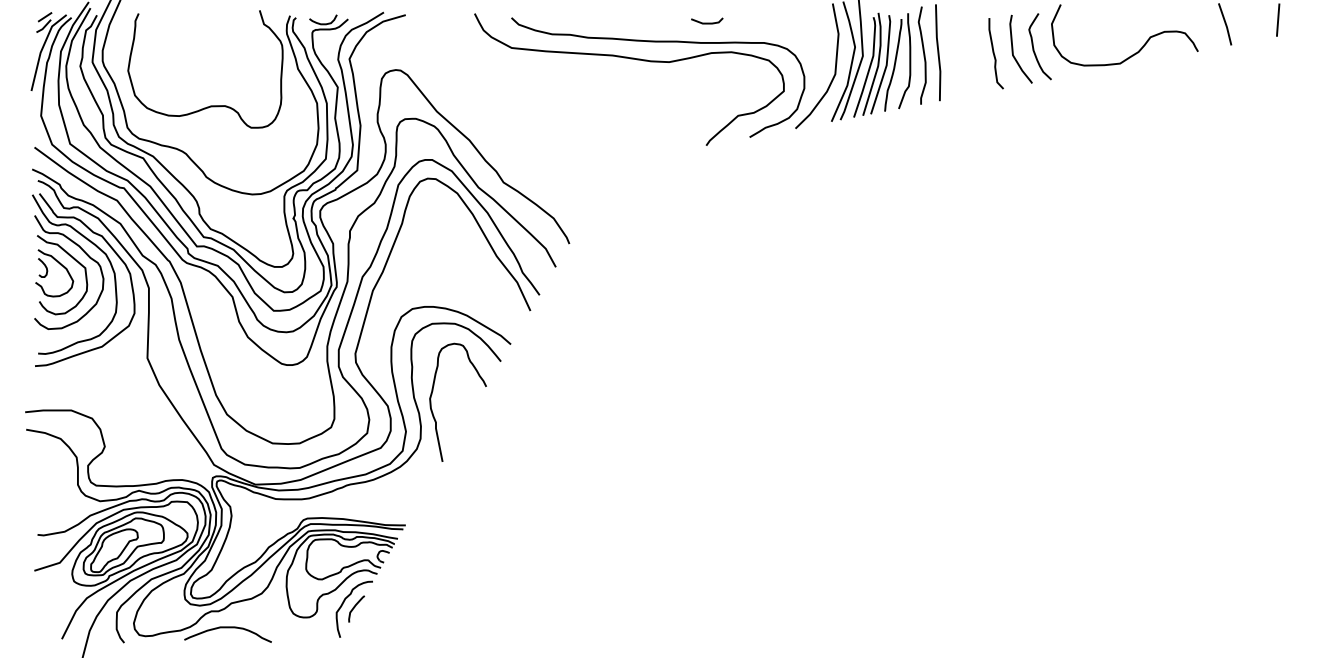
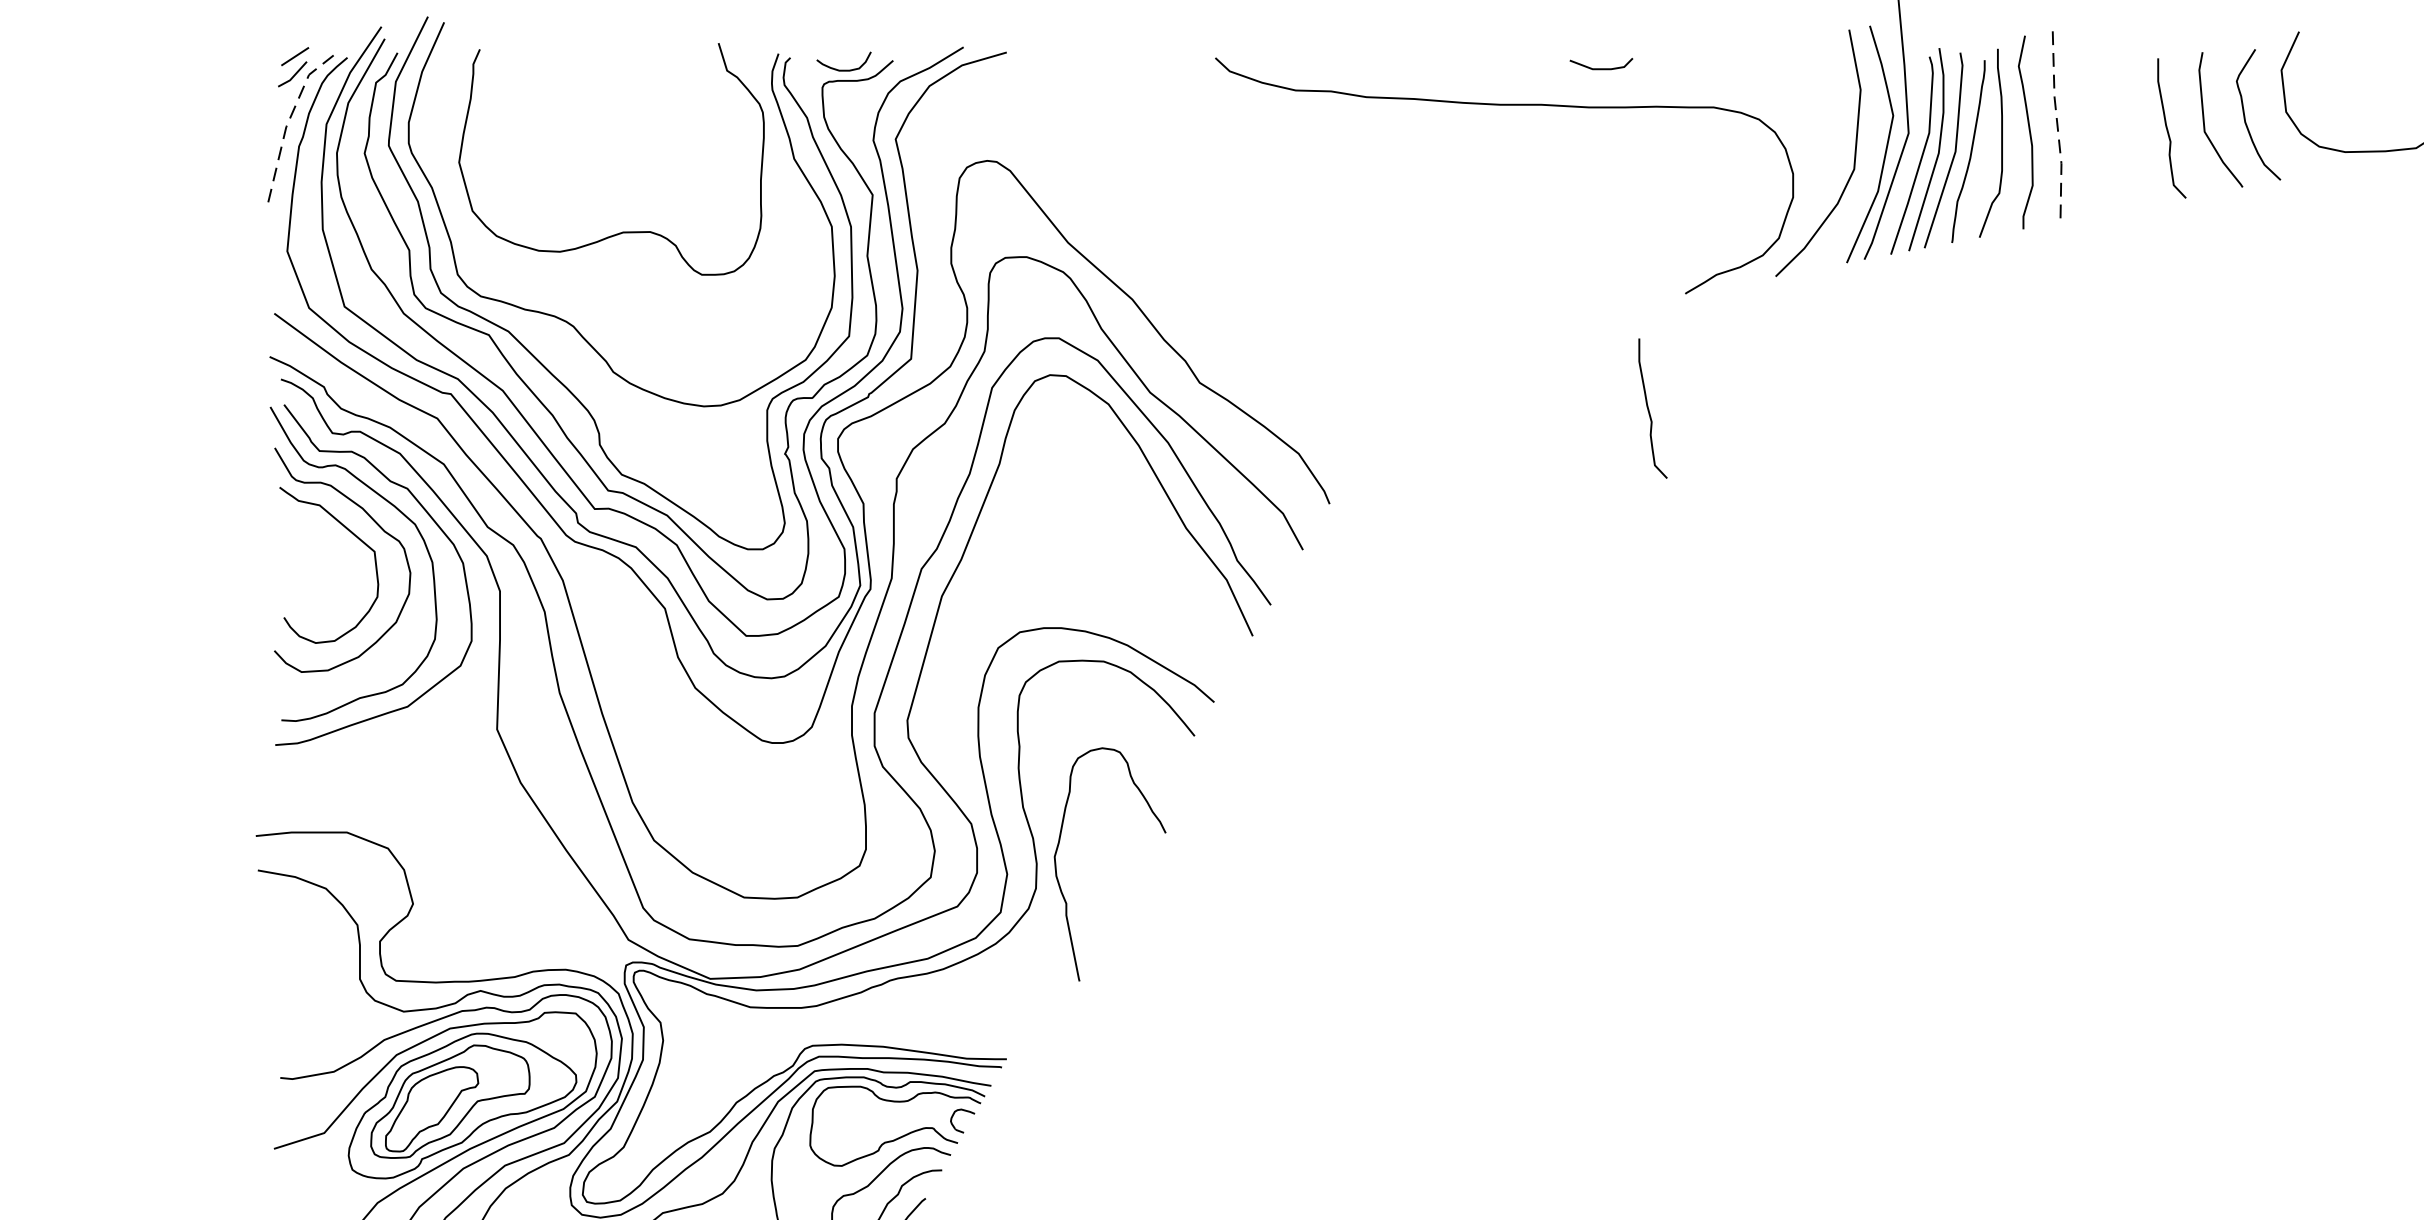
line: (42, 49) -> (290, 120), solid -> dashed
line: (938, 53) -> (2057, 128), solid -> dashed
curve: (630, 59) -> (1450, 140), removed
curve: (731, 195) -> (1649, 408), added
part: (48, 271) -> (301, 558), removed
curve: (432, 394) -> (1059, 848), moved

